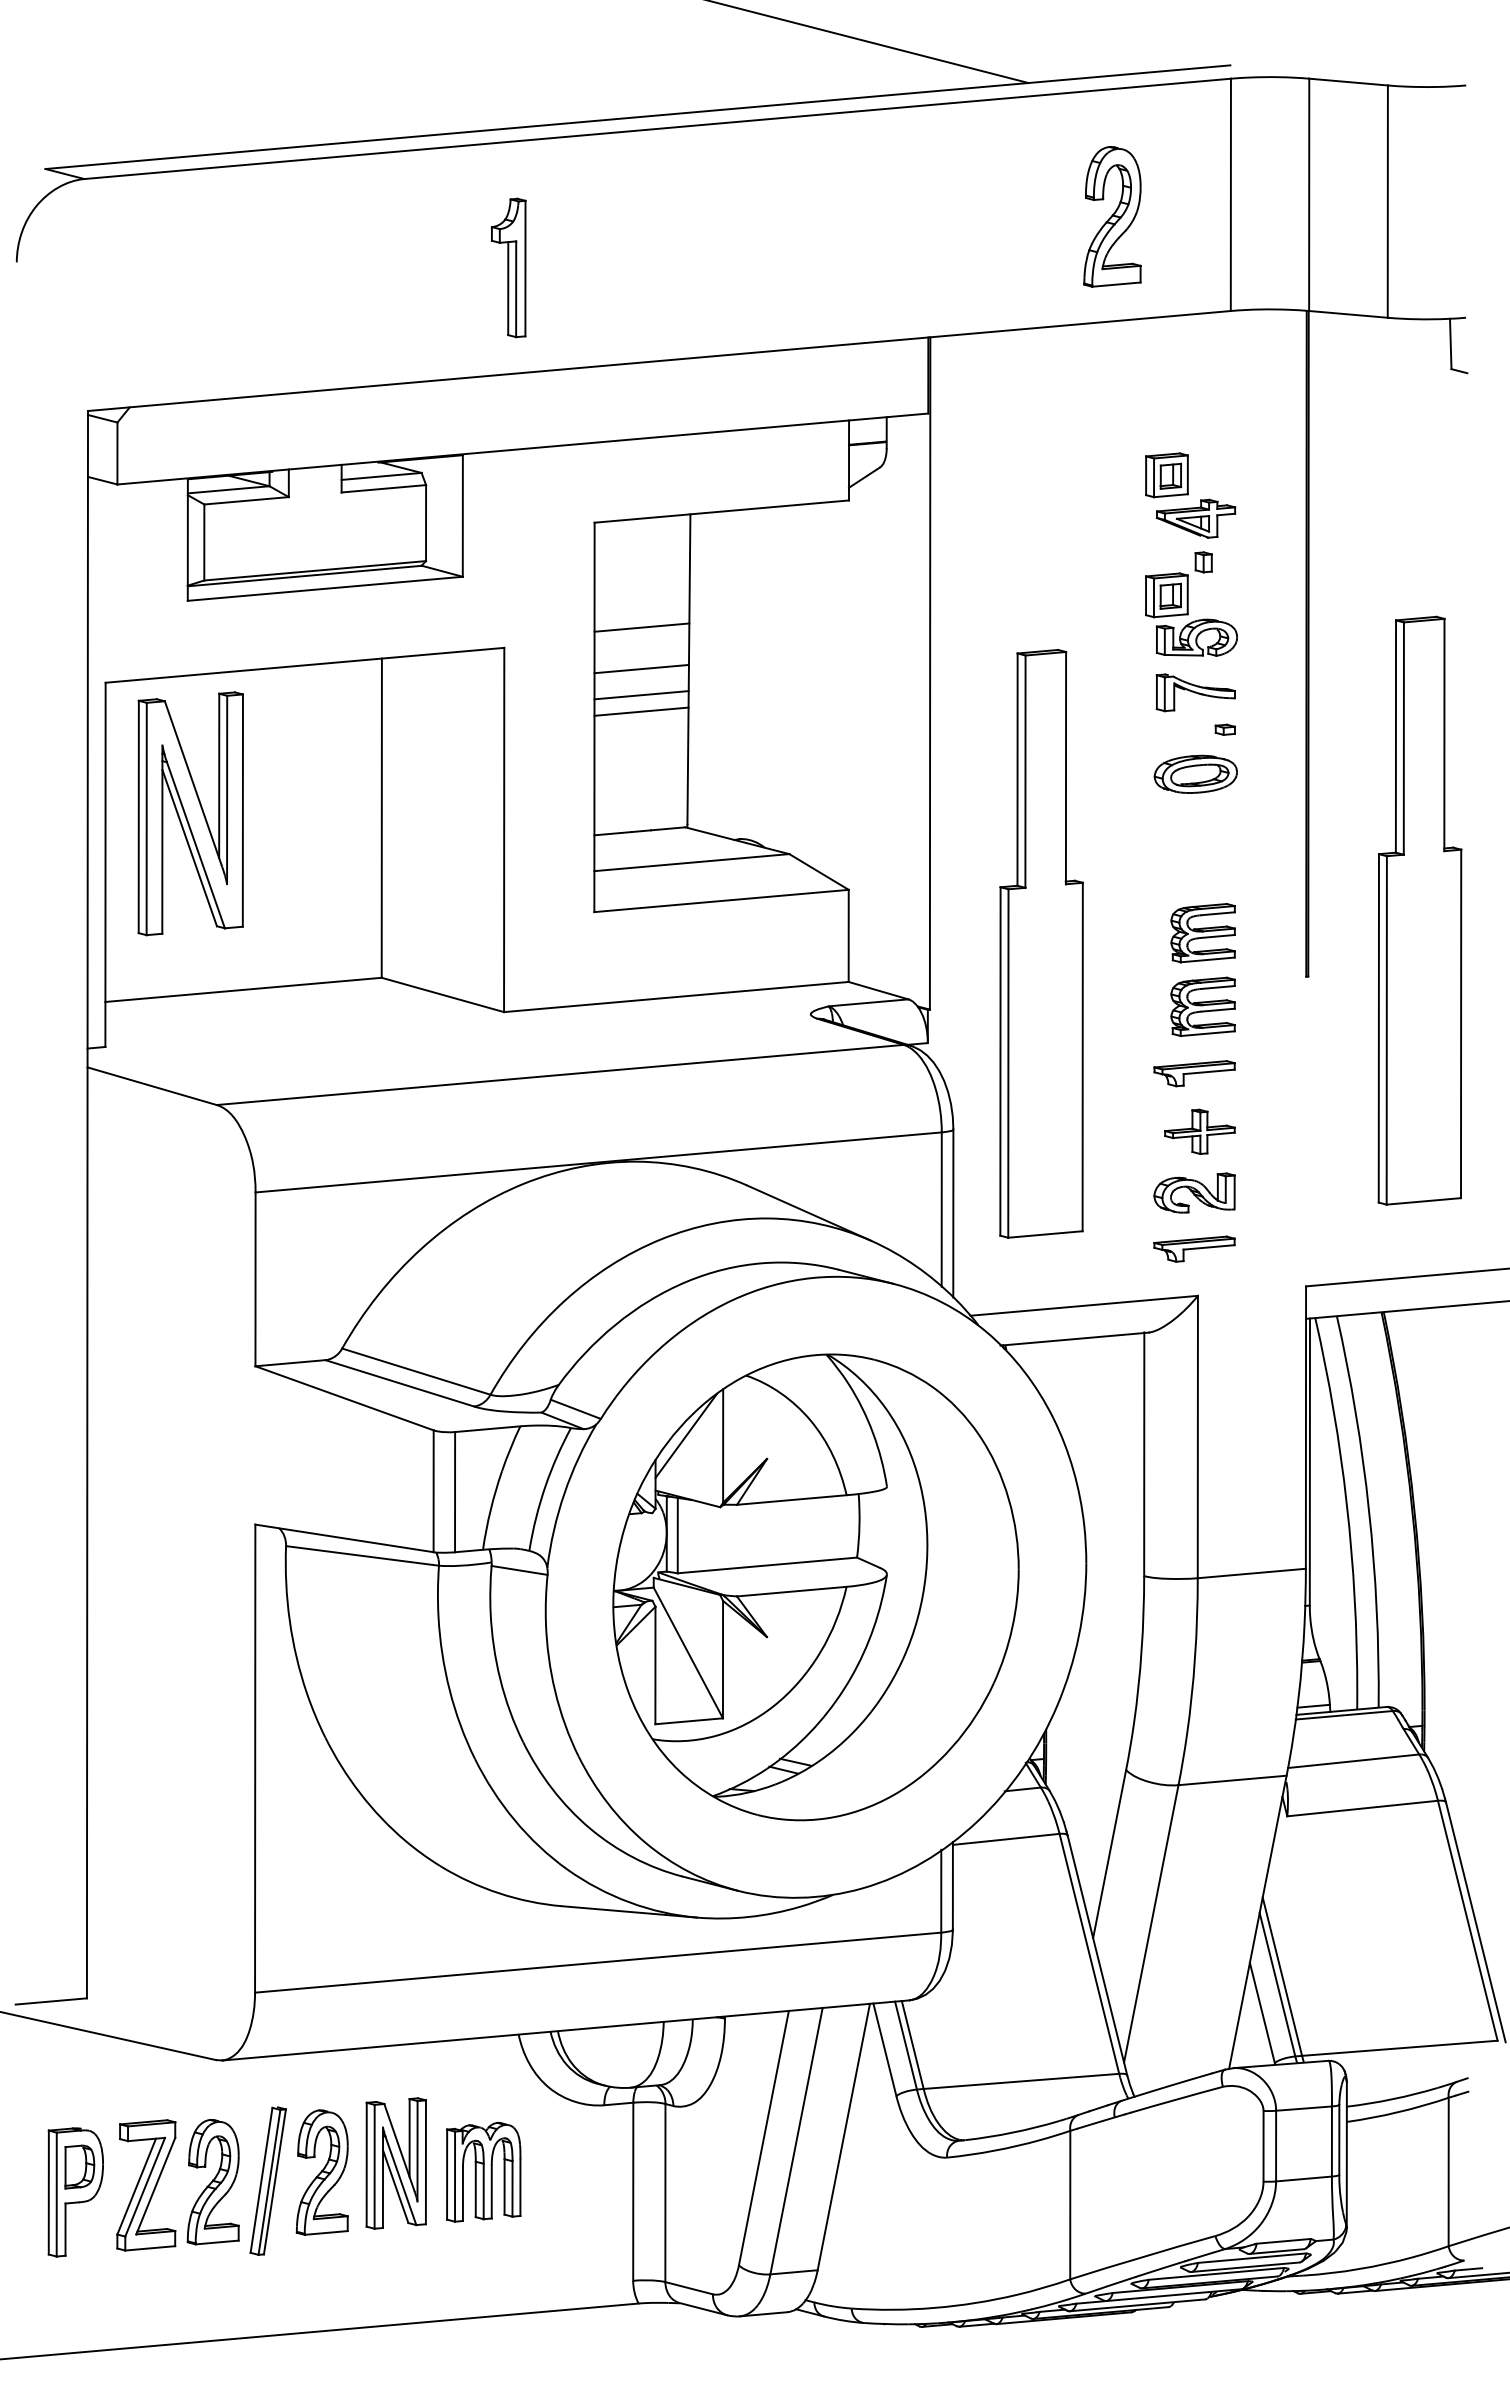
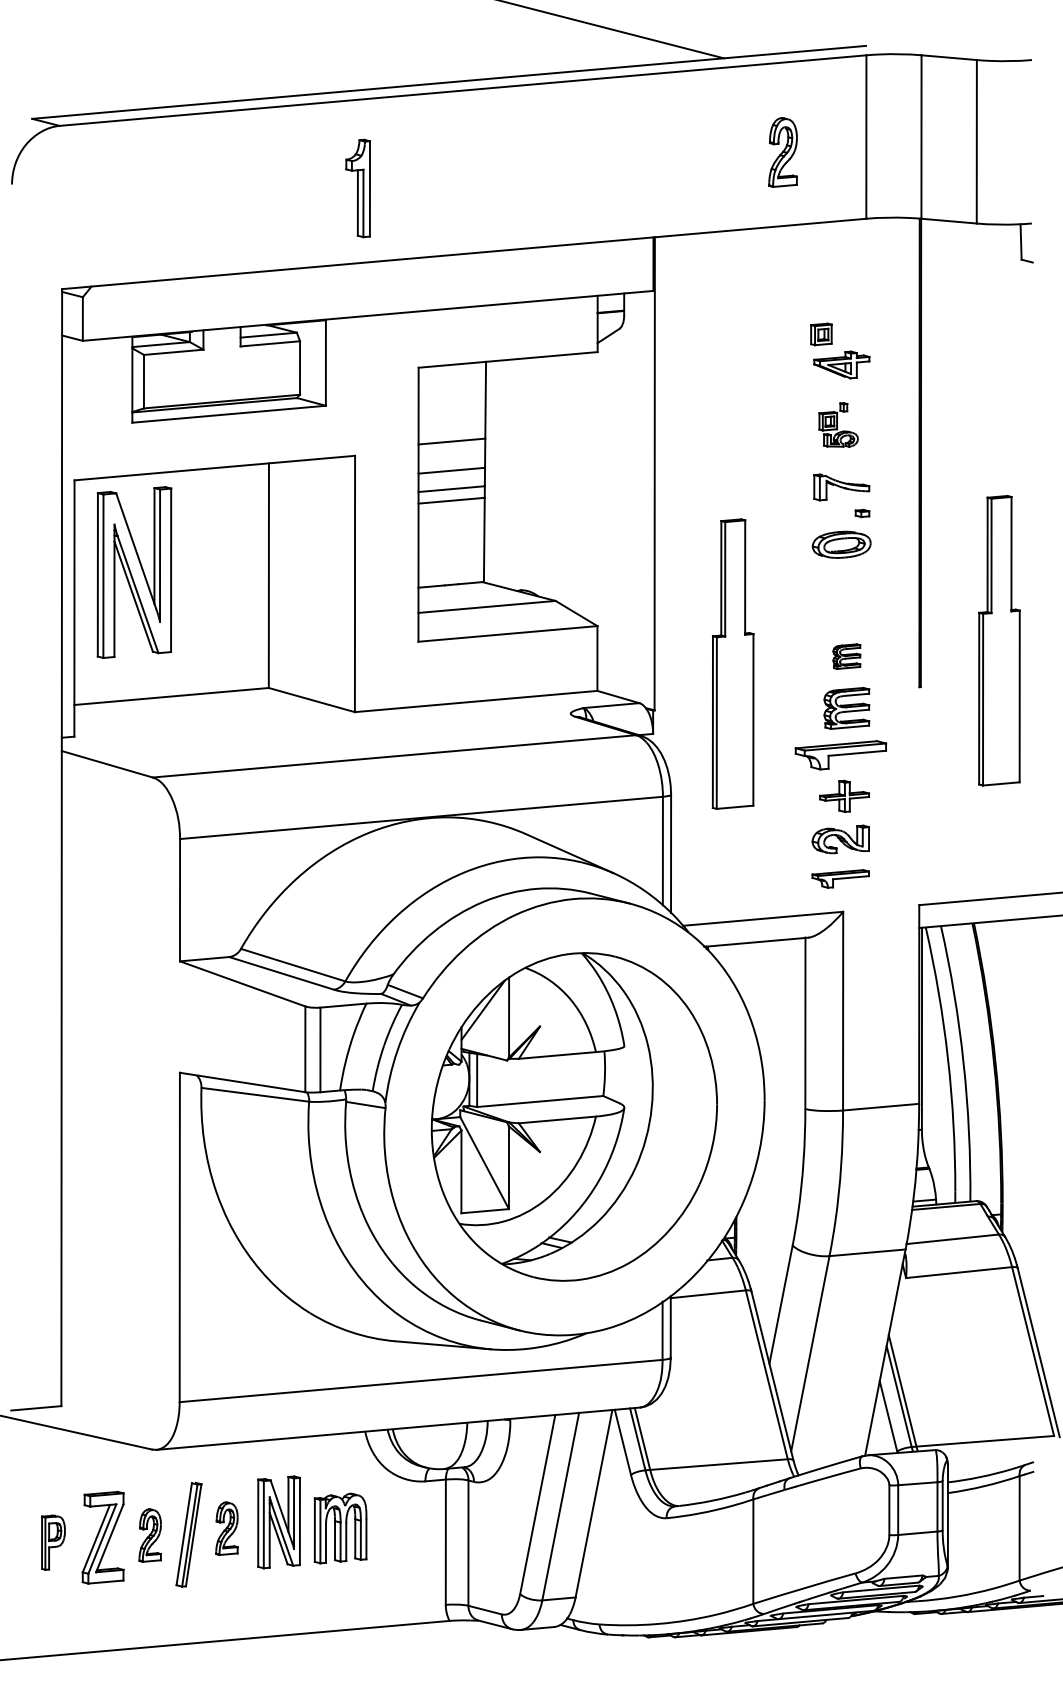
part: (1112, 216) -> (783, 152), size x0.7
part: (1166, 475) -> (821, 334), size x0.7
part: (1191, 603) -> (838, 424), size x0.6
part: (1419, 910) -> (999, 640), size x0.7
part: (1202, 933) -> (846, 656), size x0.6
part: (1041, 943) -> (733, 663), size x0.7
part: (1194, 1073) -> (840, 755), size x1.6
part: (321, 2172) -> (226, 1528), size x0.6
part: (212, 2182) -> (149, 1535), size x0.6
part: (75, 2192) -> (53, 1542), size x0.6

